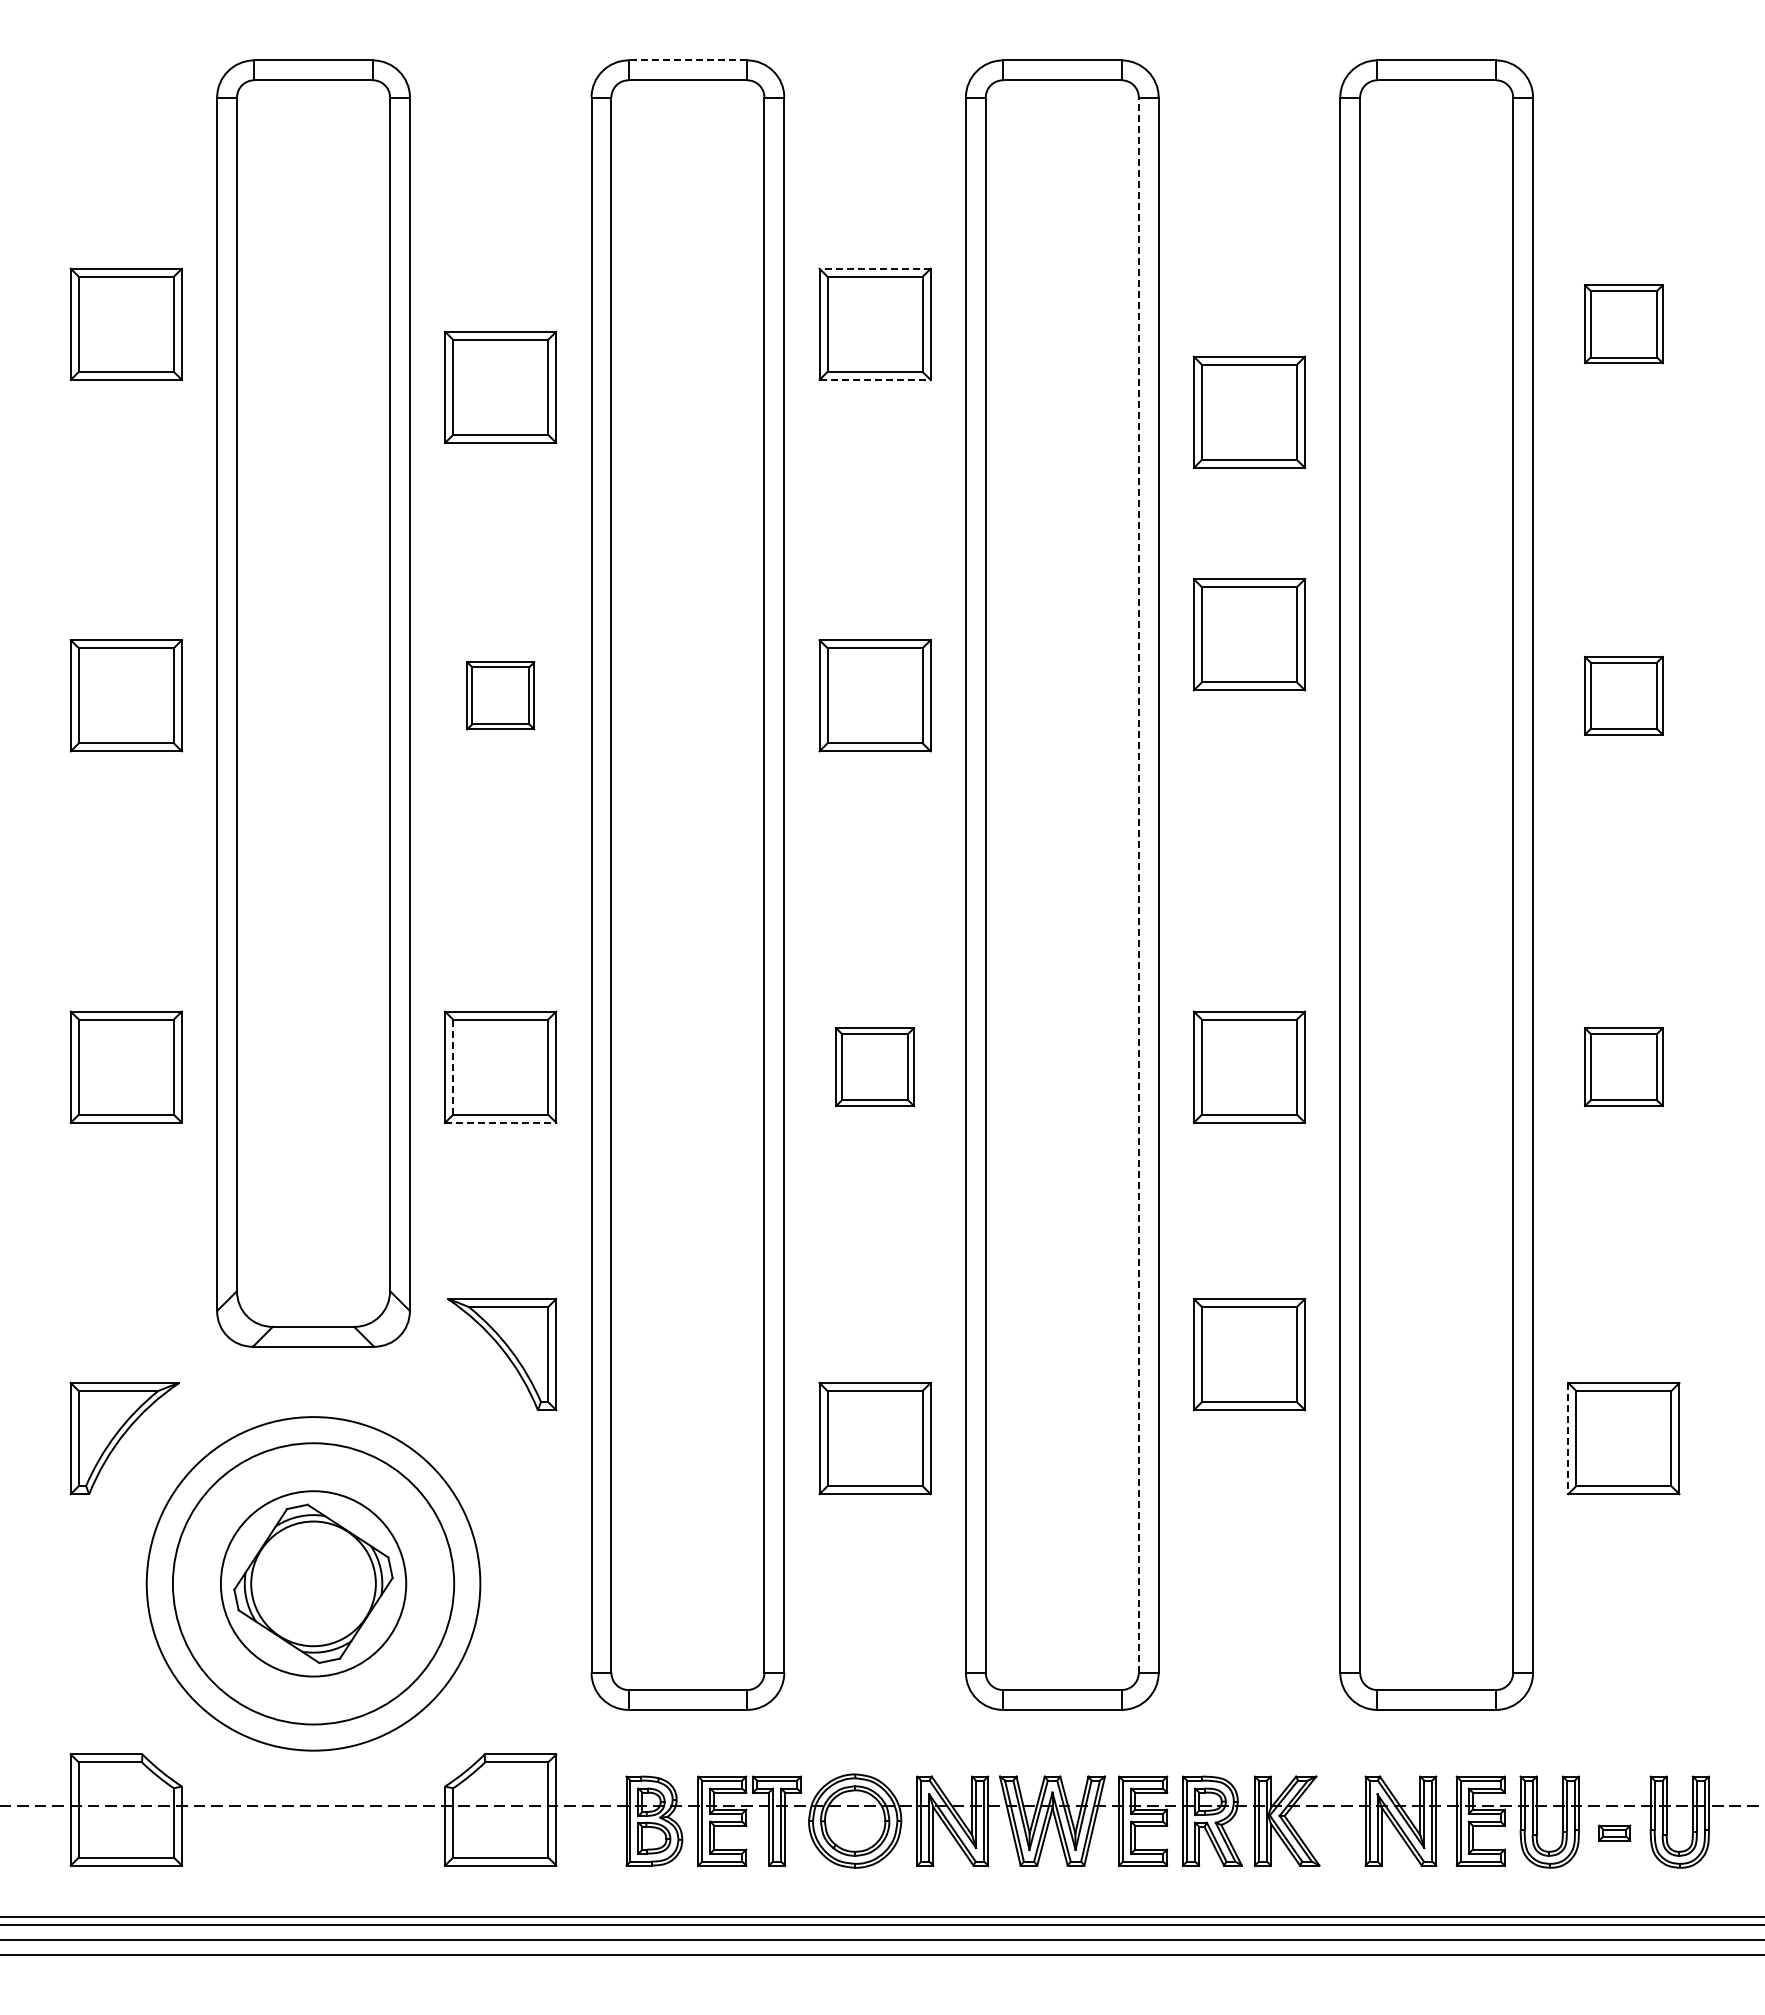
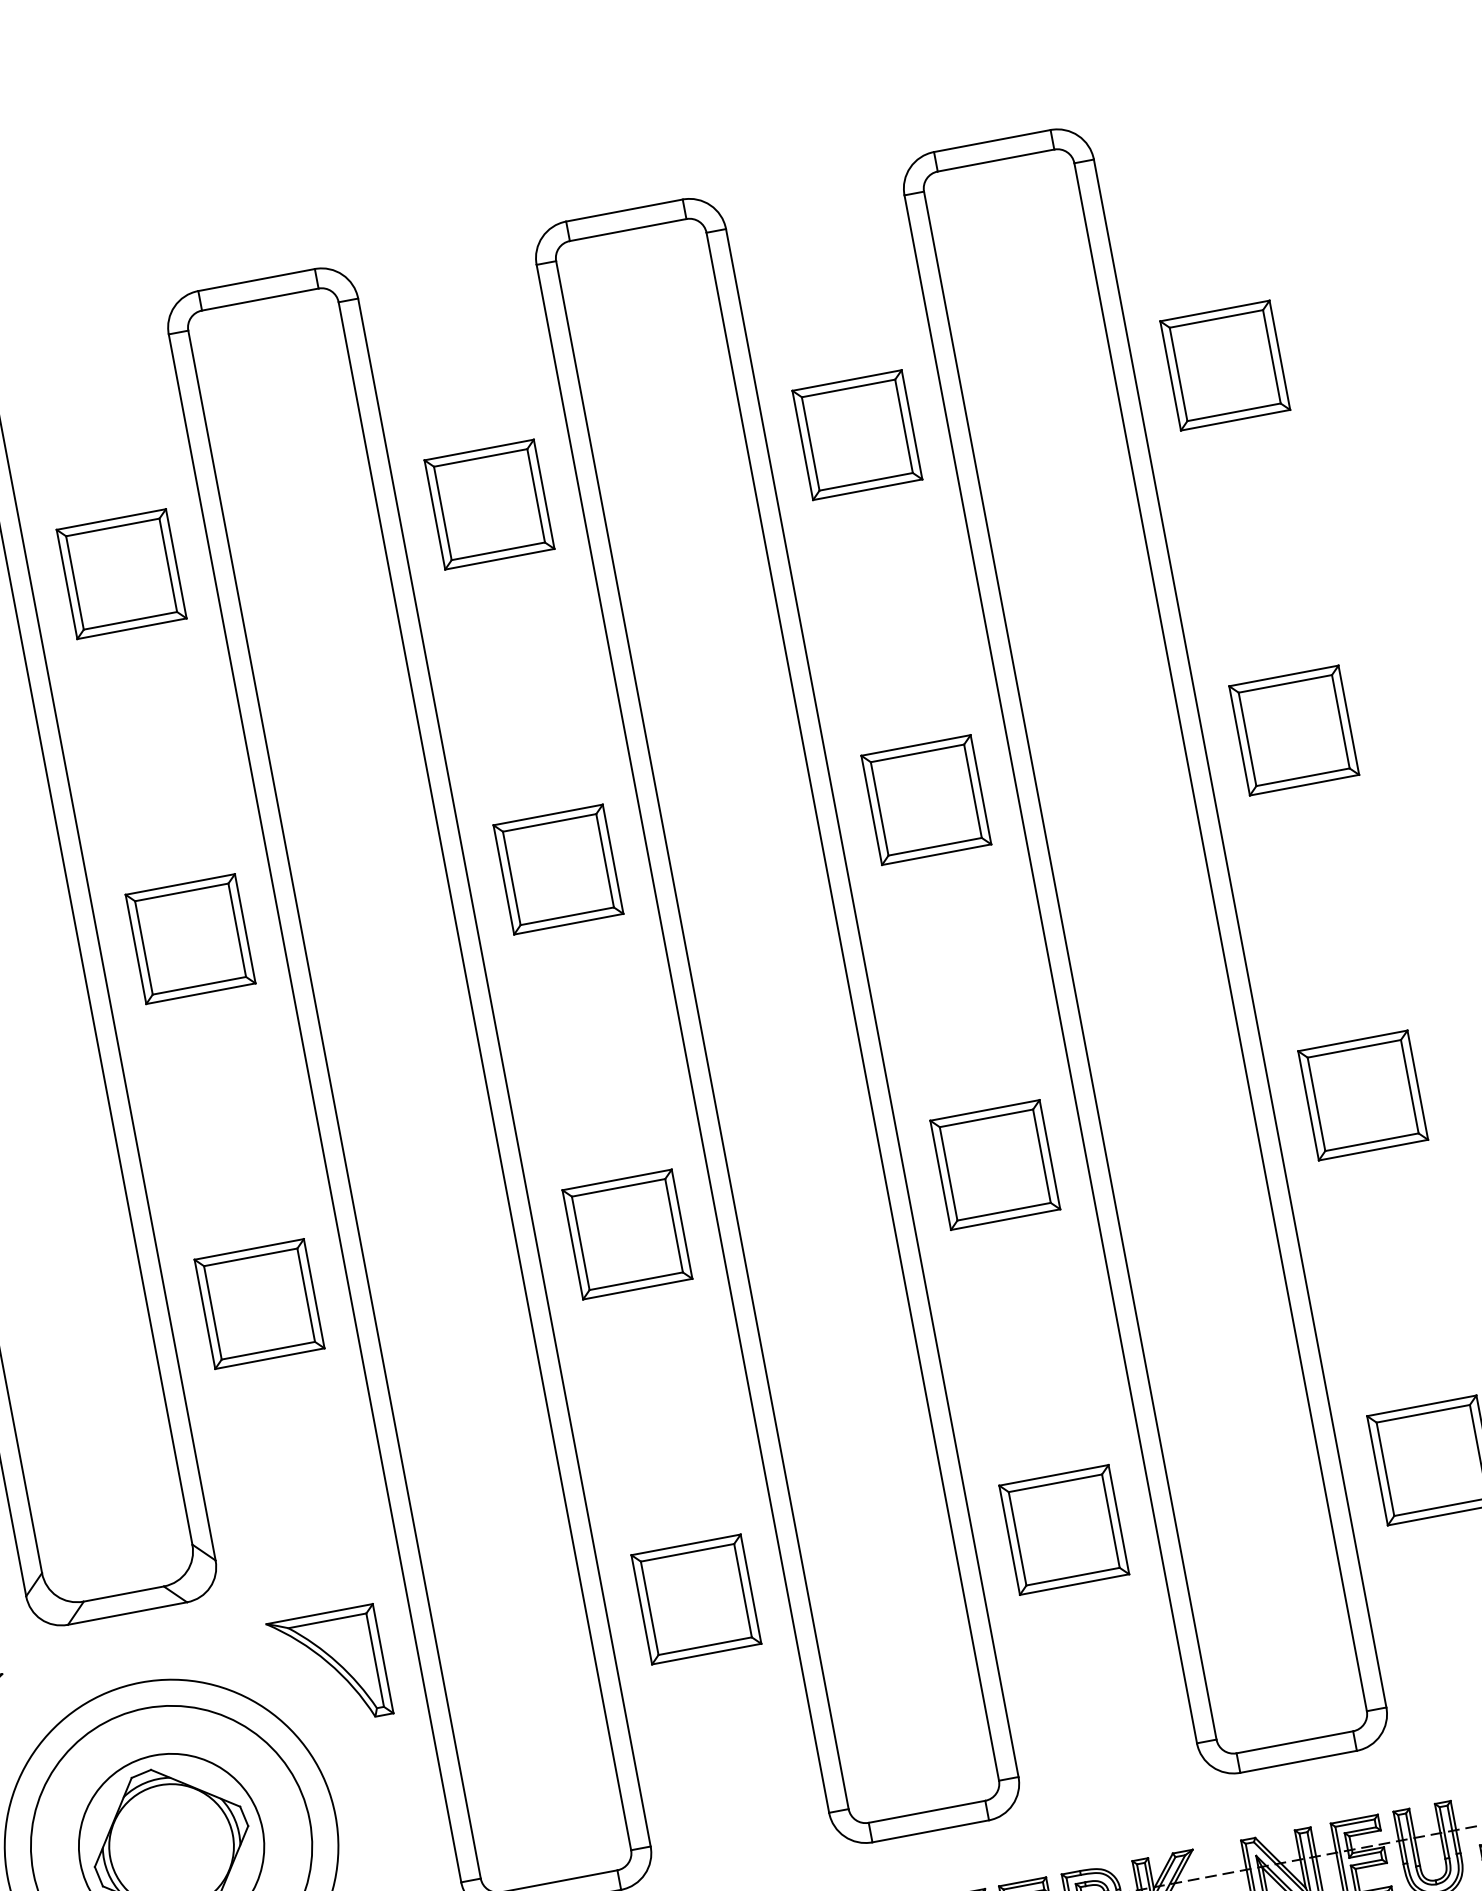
line: (687, 60) -> (256, 280), dashed -> solid
line: (875, 268) -> (479, 449), dashed -> solid
part: (1623, 323) -> (1224, 364), size x1.43
line: (875, 379) -> (500, 558), dashed -> solid
part: (500, 386) -> (121, 573), moved
part: (1249, 411) -> (857, 434), moved
part: (1249, 634) -> (926, 799), moved
part: (500, 695) -> (190, 938), size x1.67
part: (1623, 695) -> (1293, 730), size x1.43
line: (1138, 885) -> (852, 1007), dashed -> solid
part: (874, 1066) -> (626, 1233), size x1.43
part: (1623, 1066) -> (1362, 1094), size x1.43
line: (453, 1067) -> (213, 1313), dashed -> solid
line: (500, 1122) -> (269, 1358), dashed -> solid
part: (502, 1354) -> (330, 1668), moved
part: (1249, 1354) -> (1064, 1529), moved
line: (1568, 1438) -> (1377, 1470), dashed -> solid

